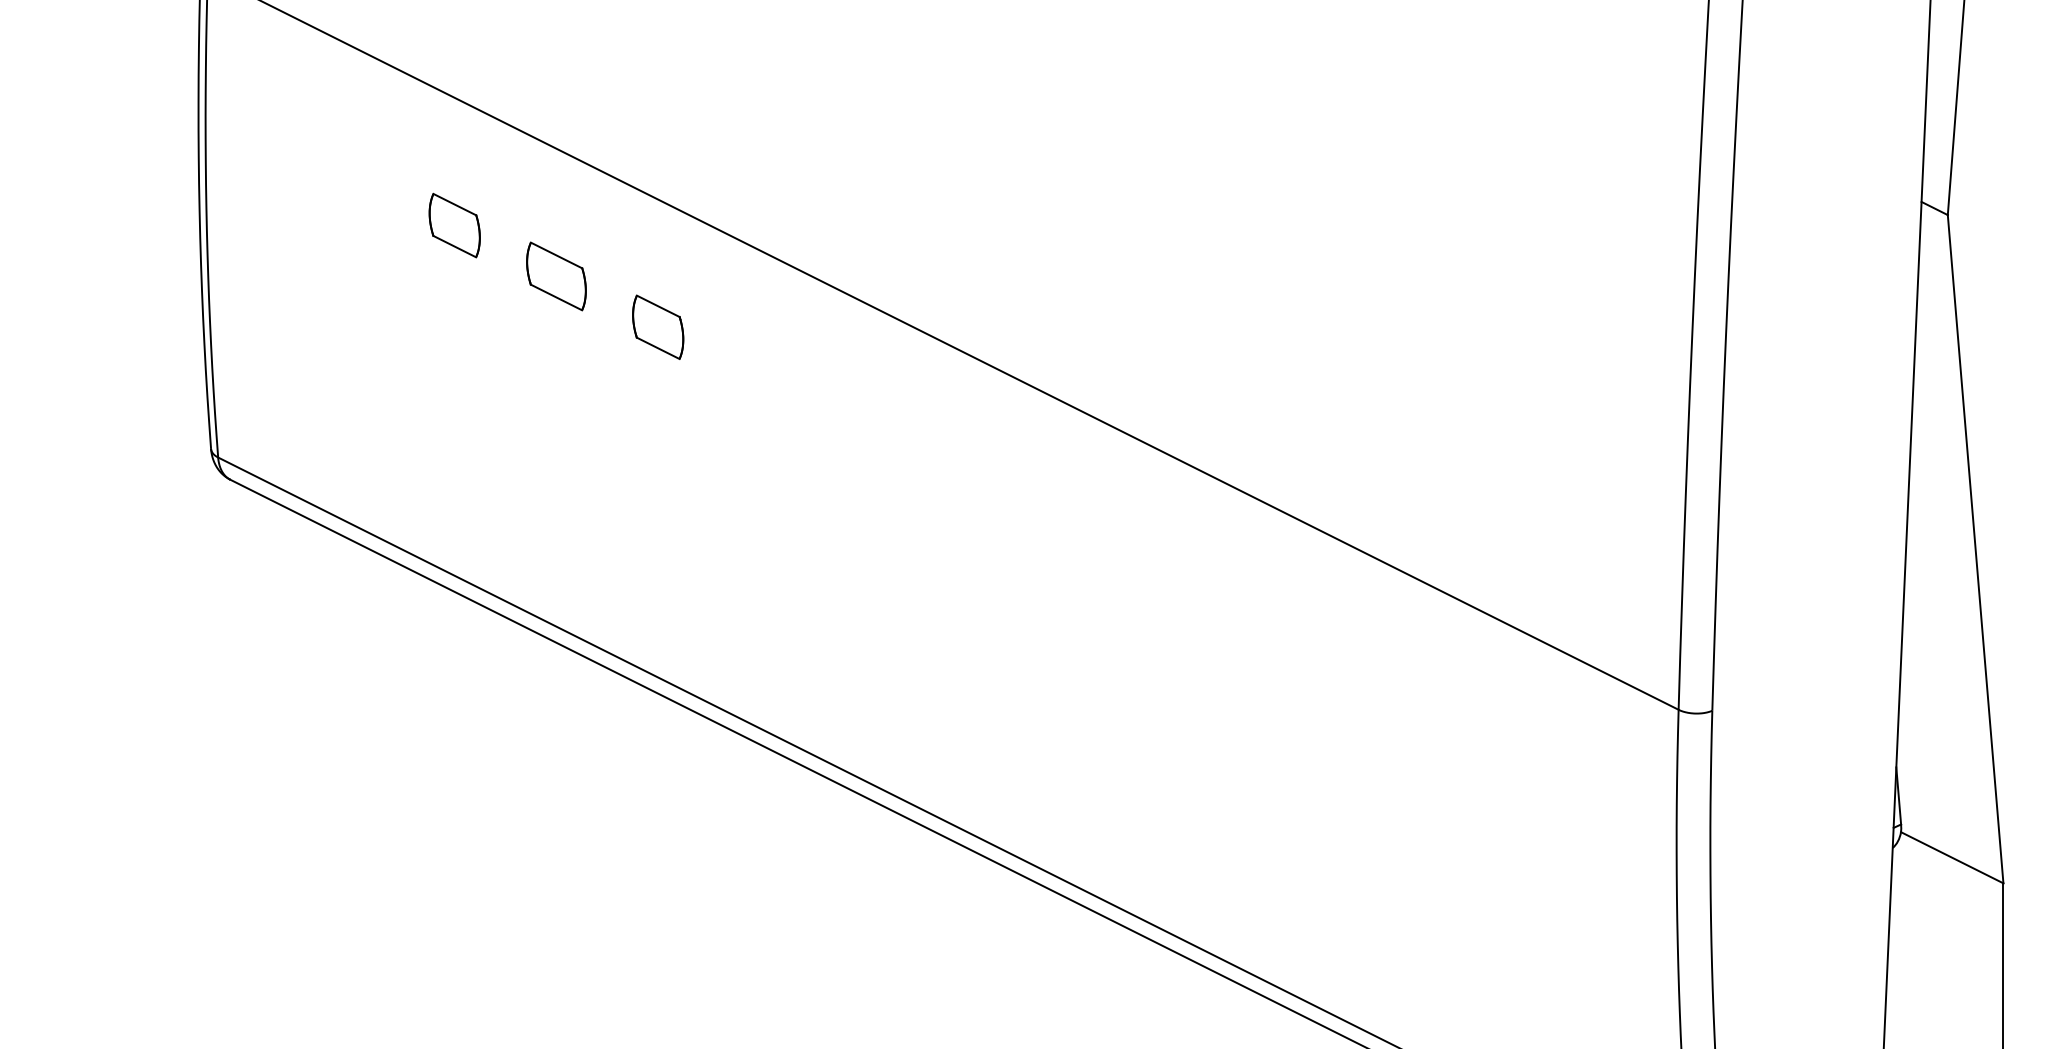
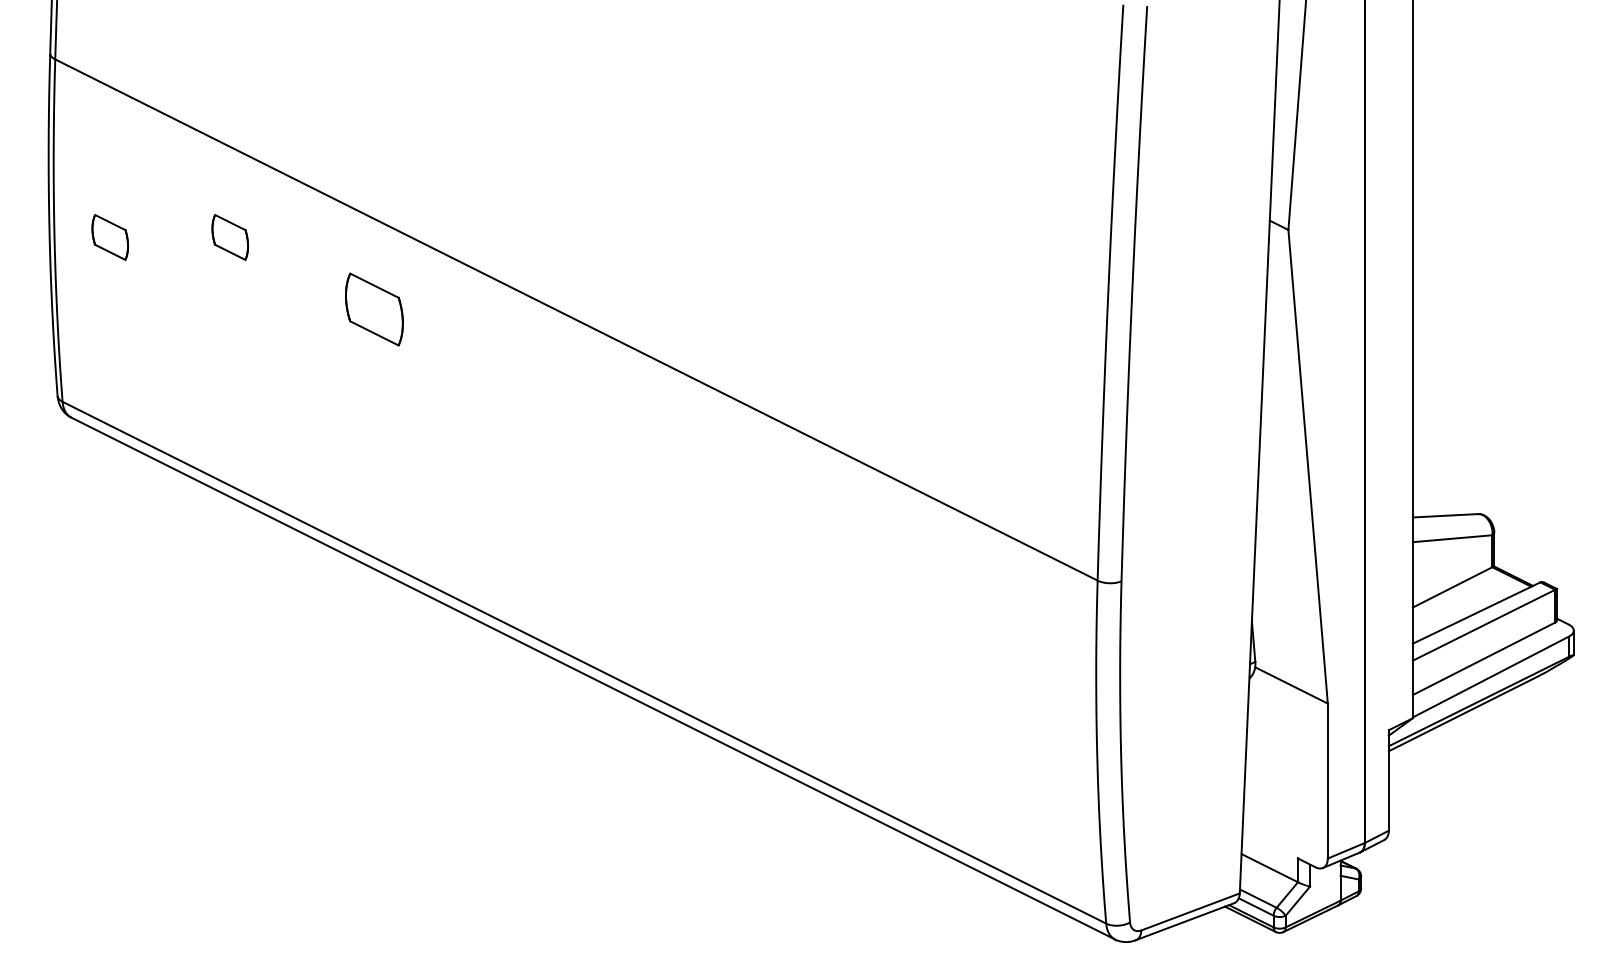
part: (284, 225) -> (109, 237), added
part: (556, 276) -> (302, 273), removed
part: (658, 327) -> (374, 309), size x1.6

